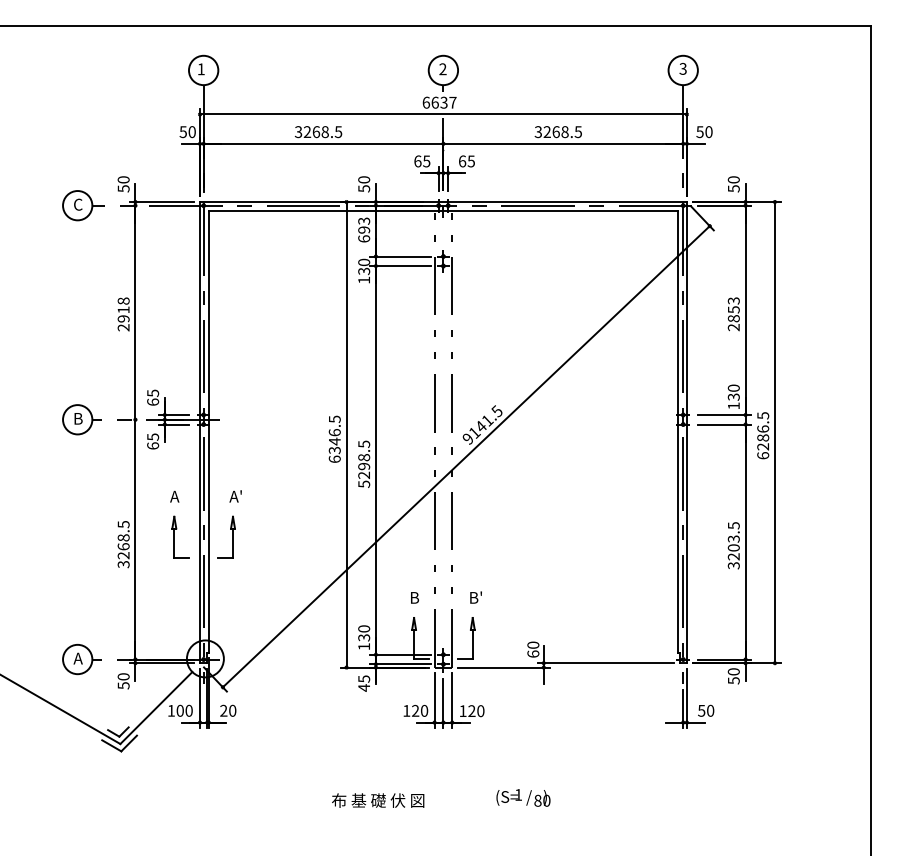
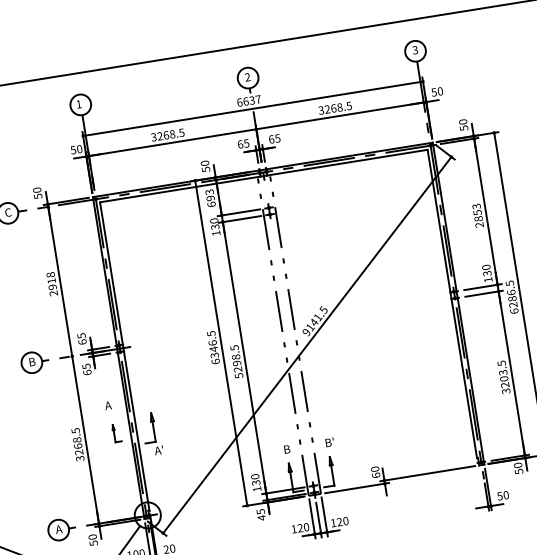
text: (235, 496) -> (158, 450), moved
part: (180, 536) -> (116, 432), size x0.6

